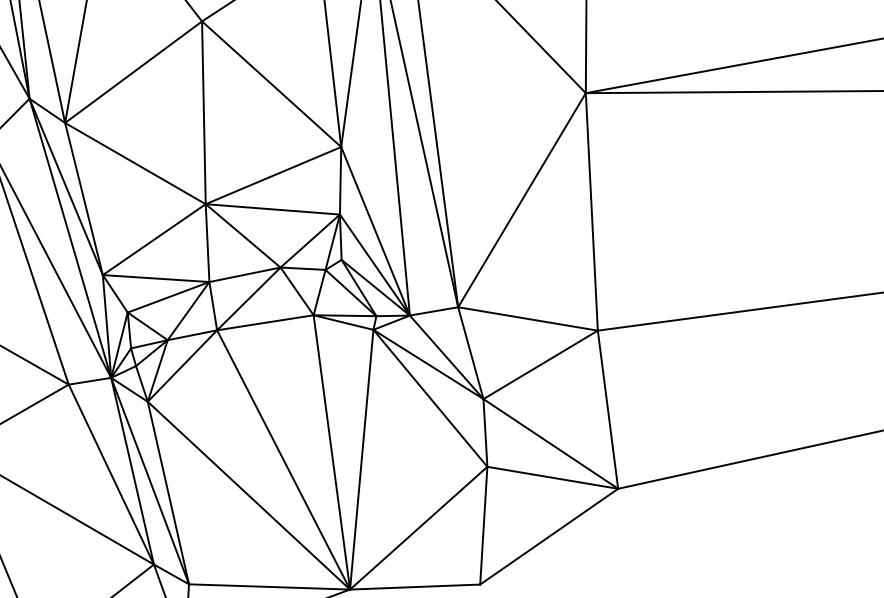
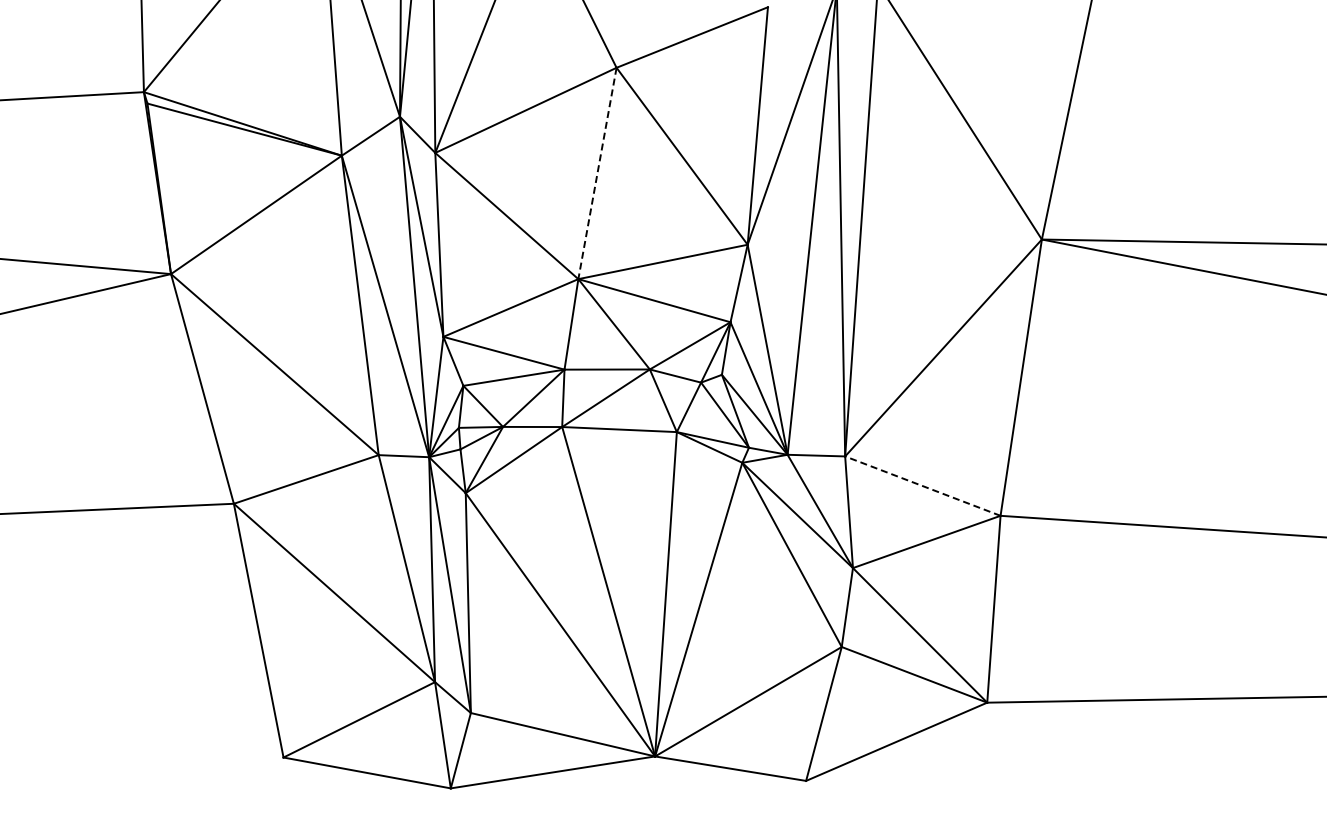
line: (203, 112) -> (597, 173), solid -> dashed
line: (527, 318) -> (922, 485), solid -> dashed

